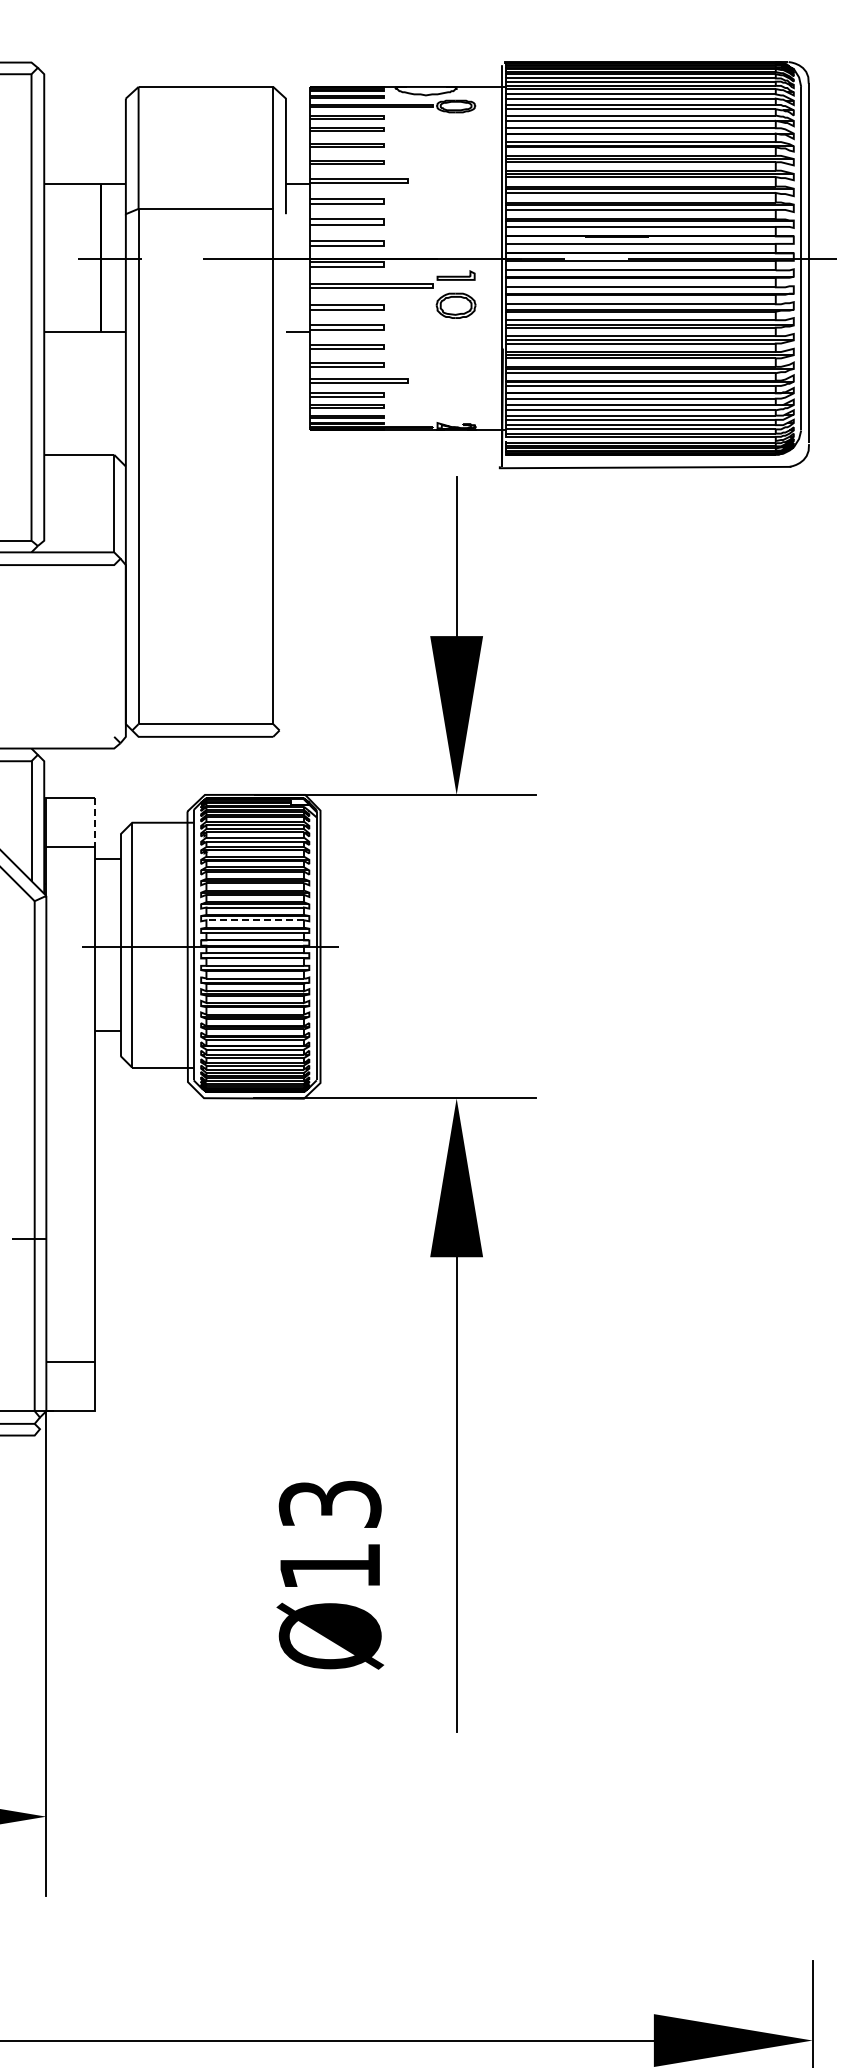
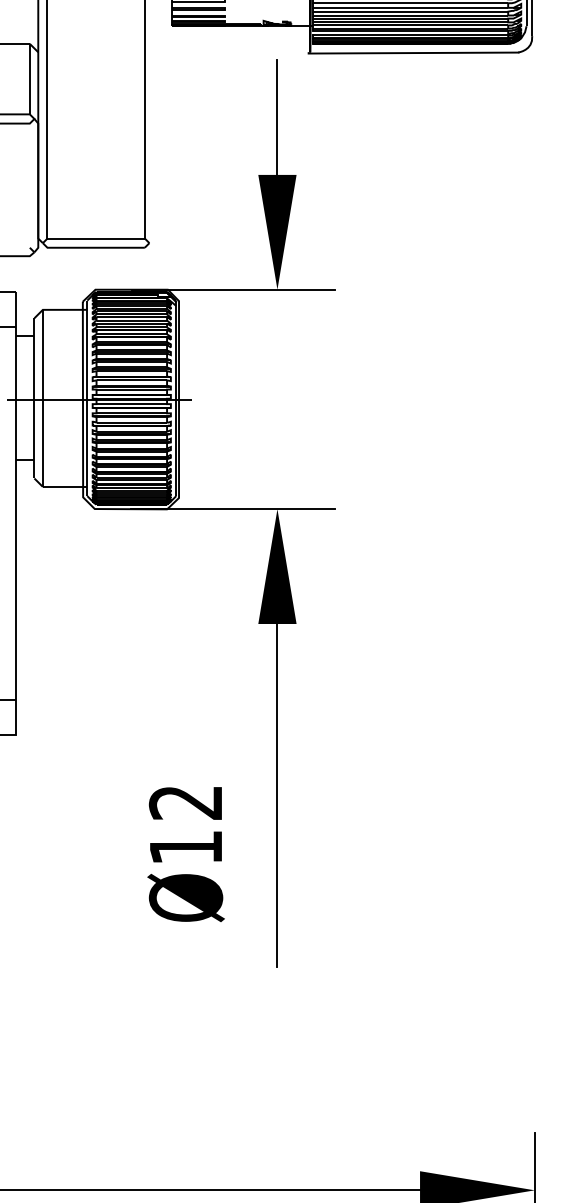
line: (95, 823) -> (16, 310), dashed -> solid
line: (255, 920) -> (132, 380), dashed -> solid
text: (330, 1504) -> (186, 802), Ø13 -> Ø12

